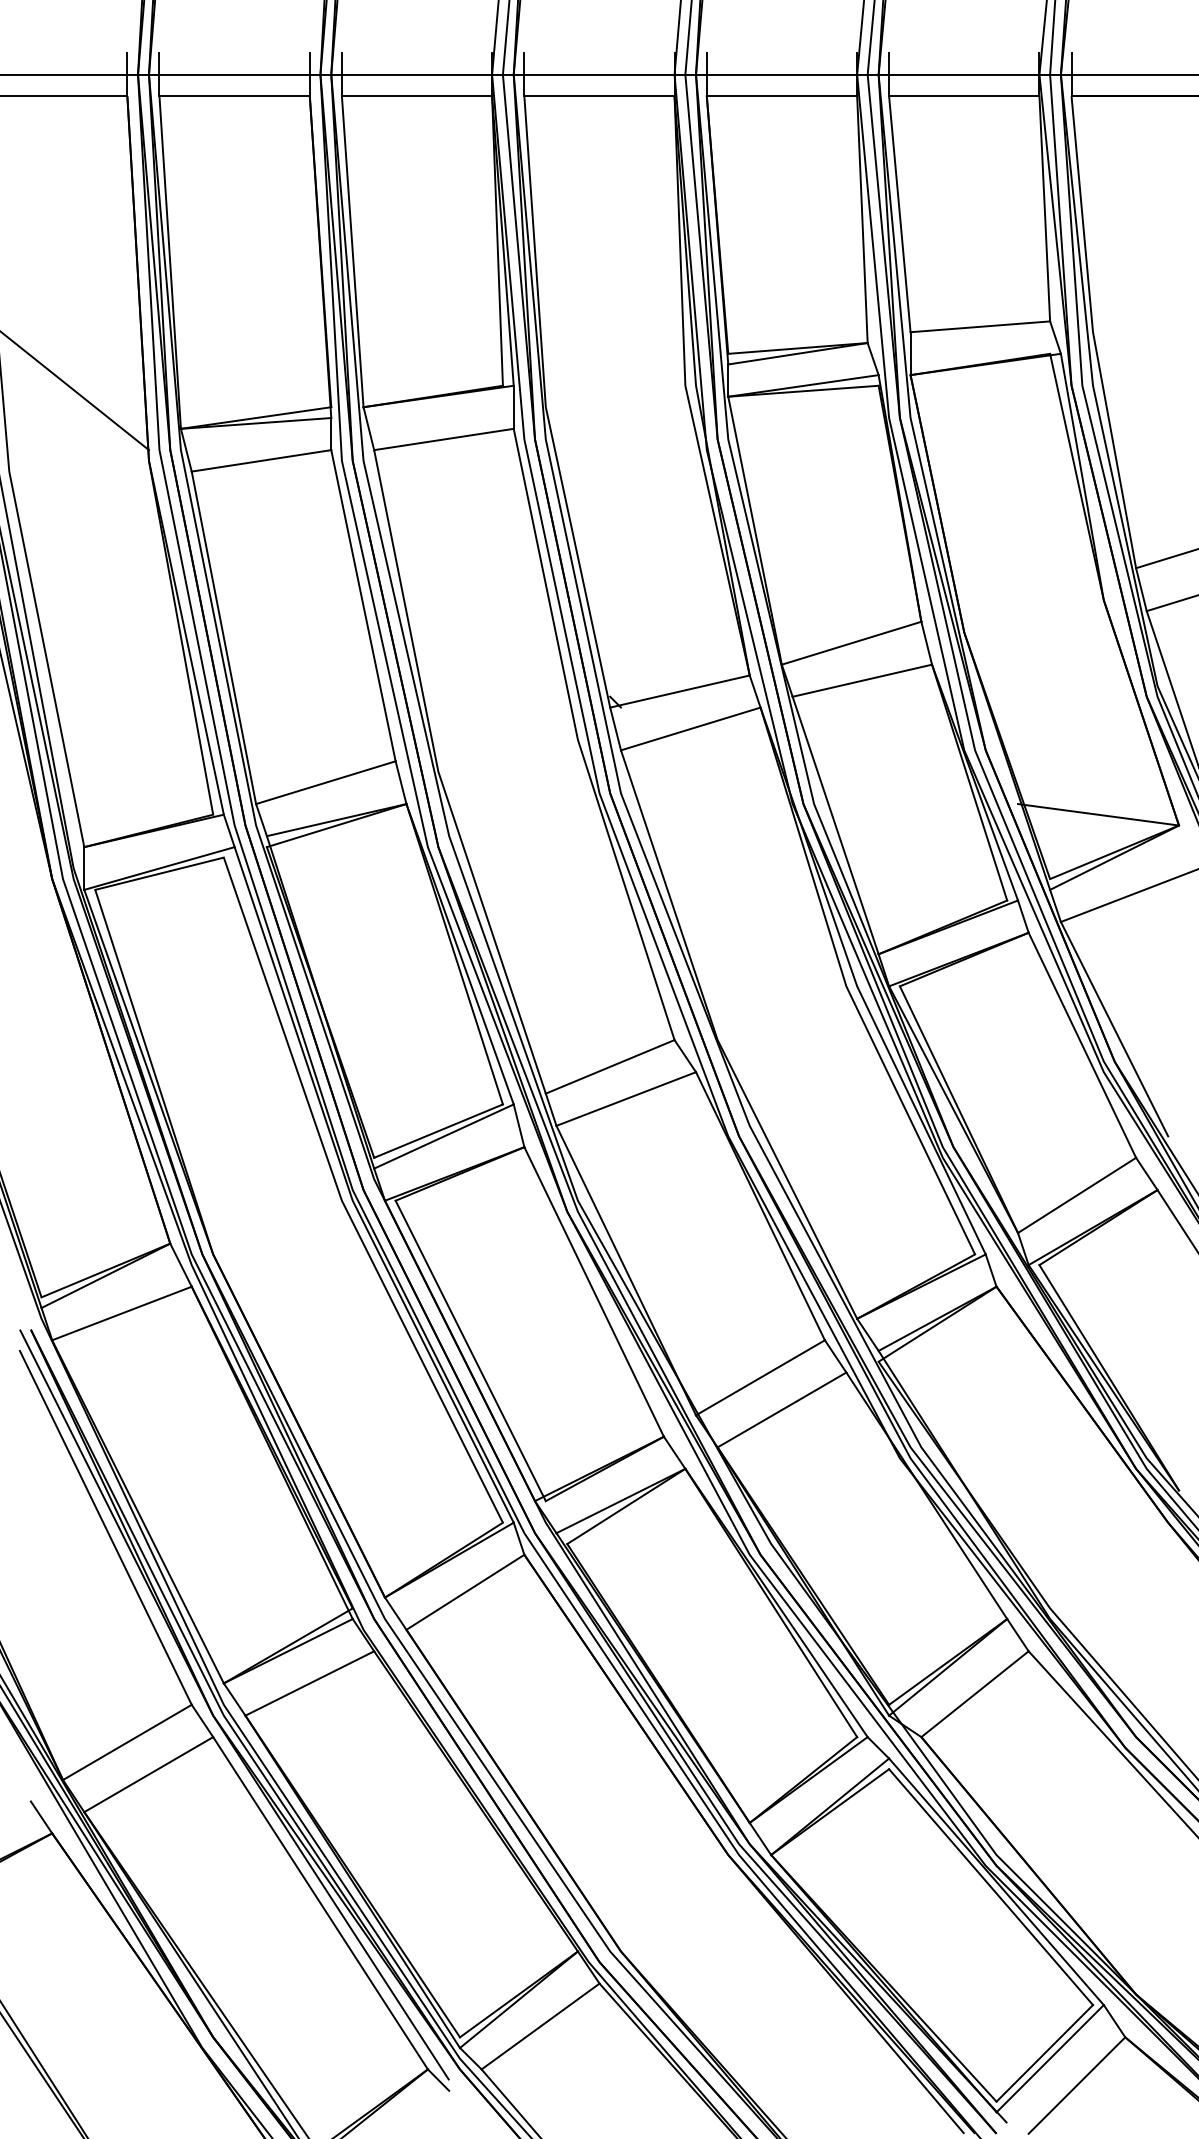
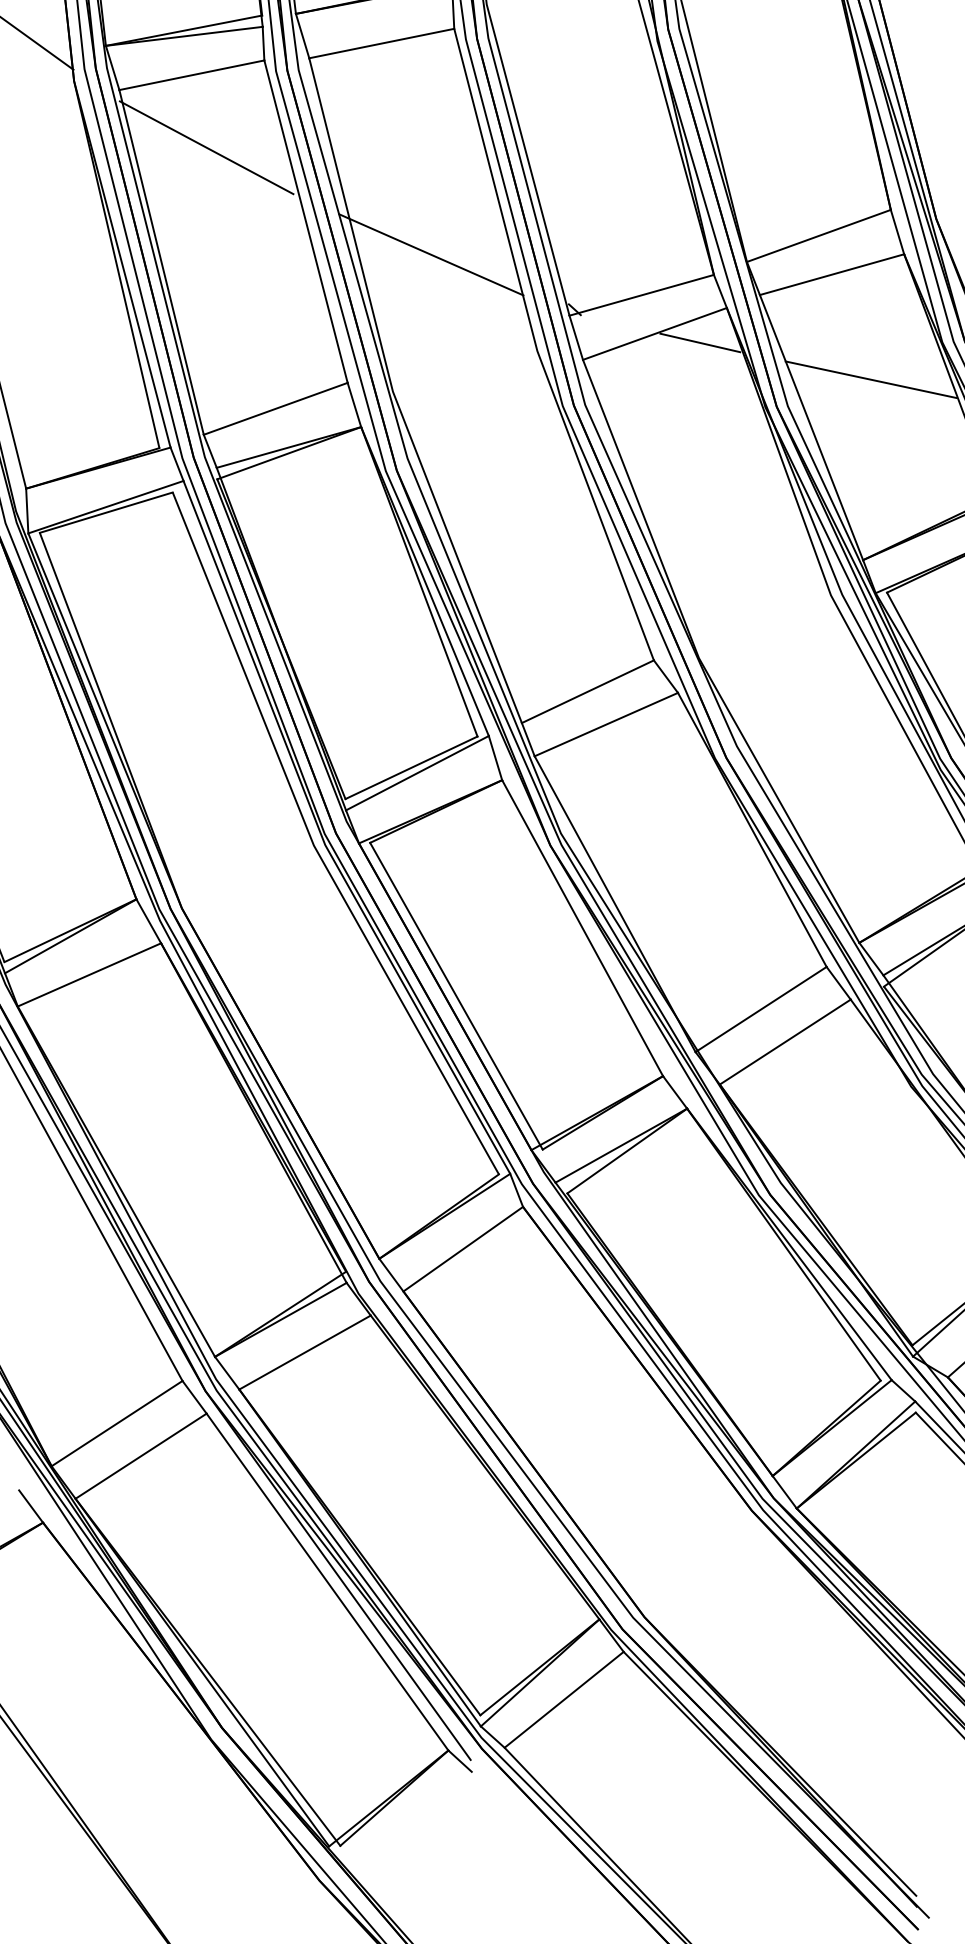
line: (271, 530) -> (205, 147), added
line: (481, 643) -> (431, 255), added
line: (733, 739) -> (700, 342), added
line: (894, 782) -> (870, 379), added

